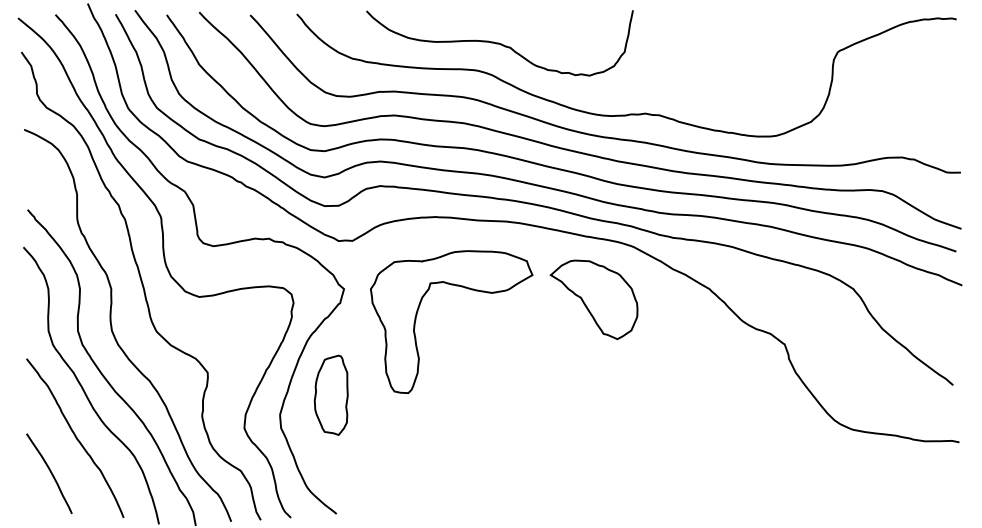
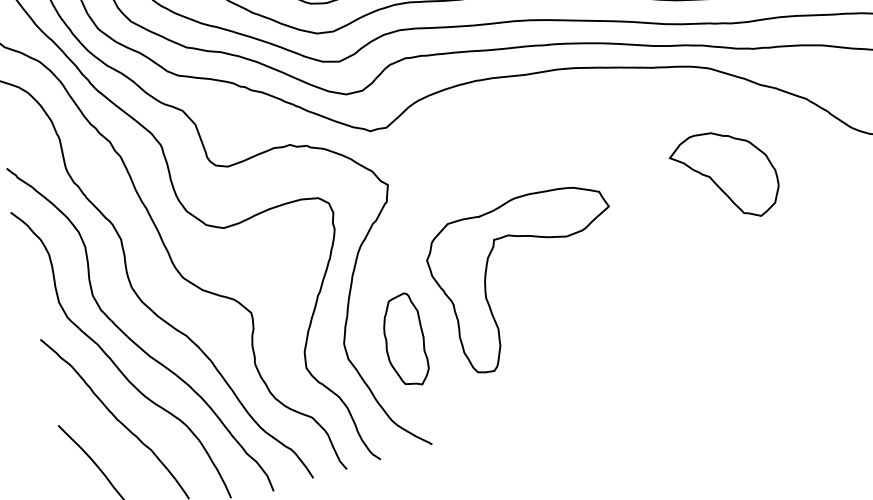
part: (593, 299) -> (724, 176), moved
part: (418, 311) -> (486, 275), moved
part: (330, 394) -> (403, 339), moved

